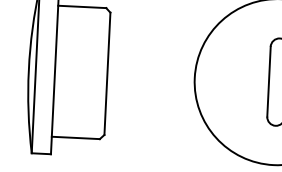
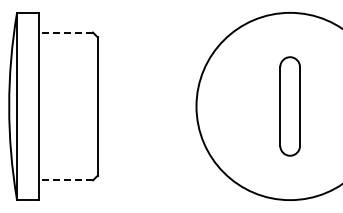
line: (81, 6) -> (65, 32), solid -> dashed
line: (75, 137) -> (65, 180), solid -> dashed

